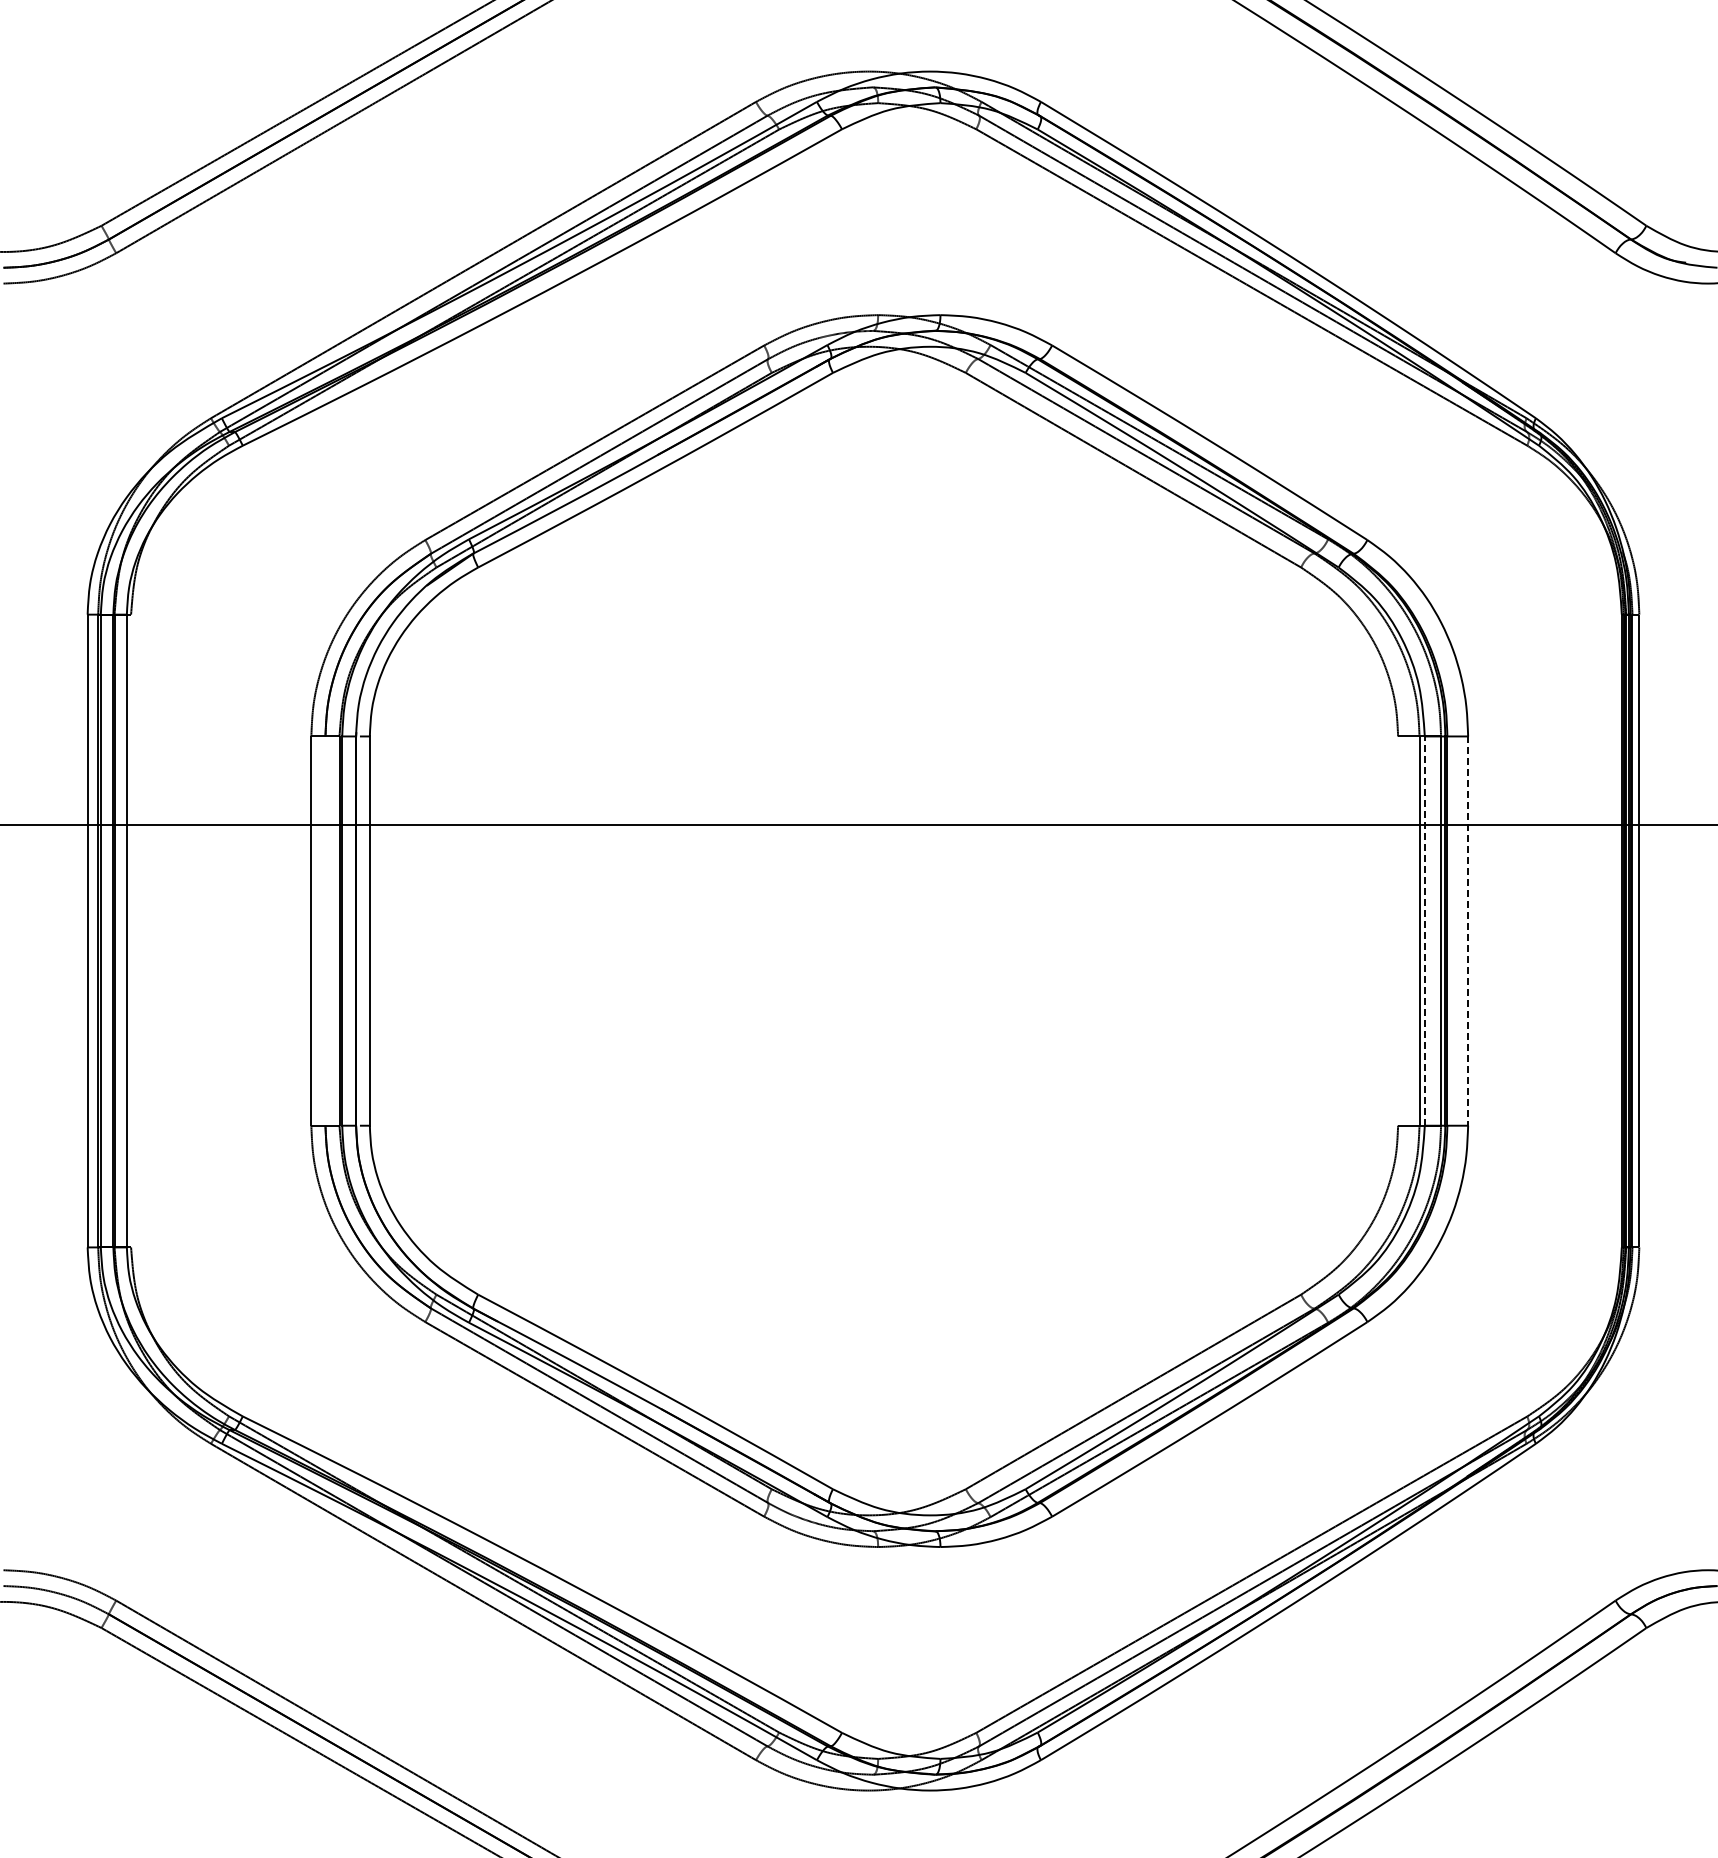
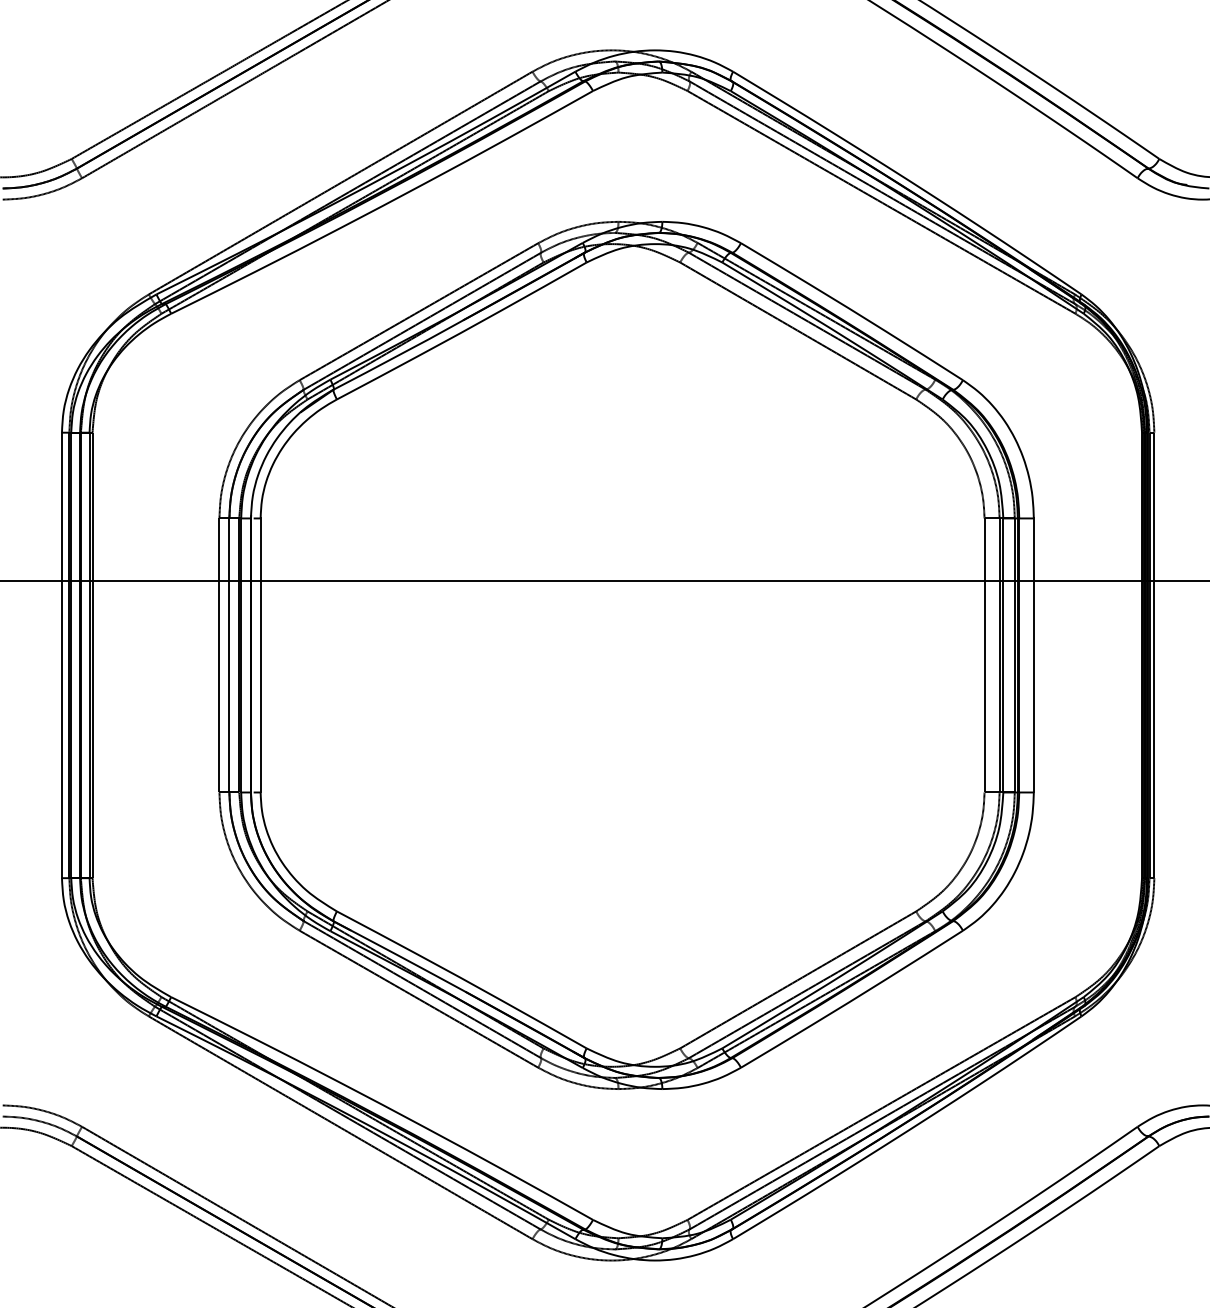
line: (131, 930) -> (92, 655), added
line: (325, 930) -> (229, 655), added
line: (1398, 930) -> (984, 655), added
line: (1424, 931) -> (1003, 655), dashed -> solid
line: (1468, 931) -> (1034, 655), dashed -> solid

